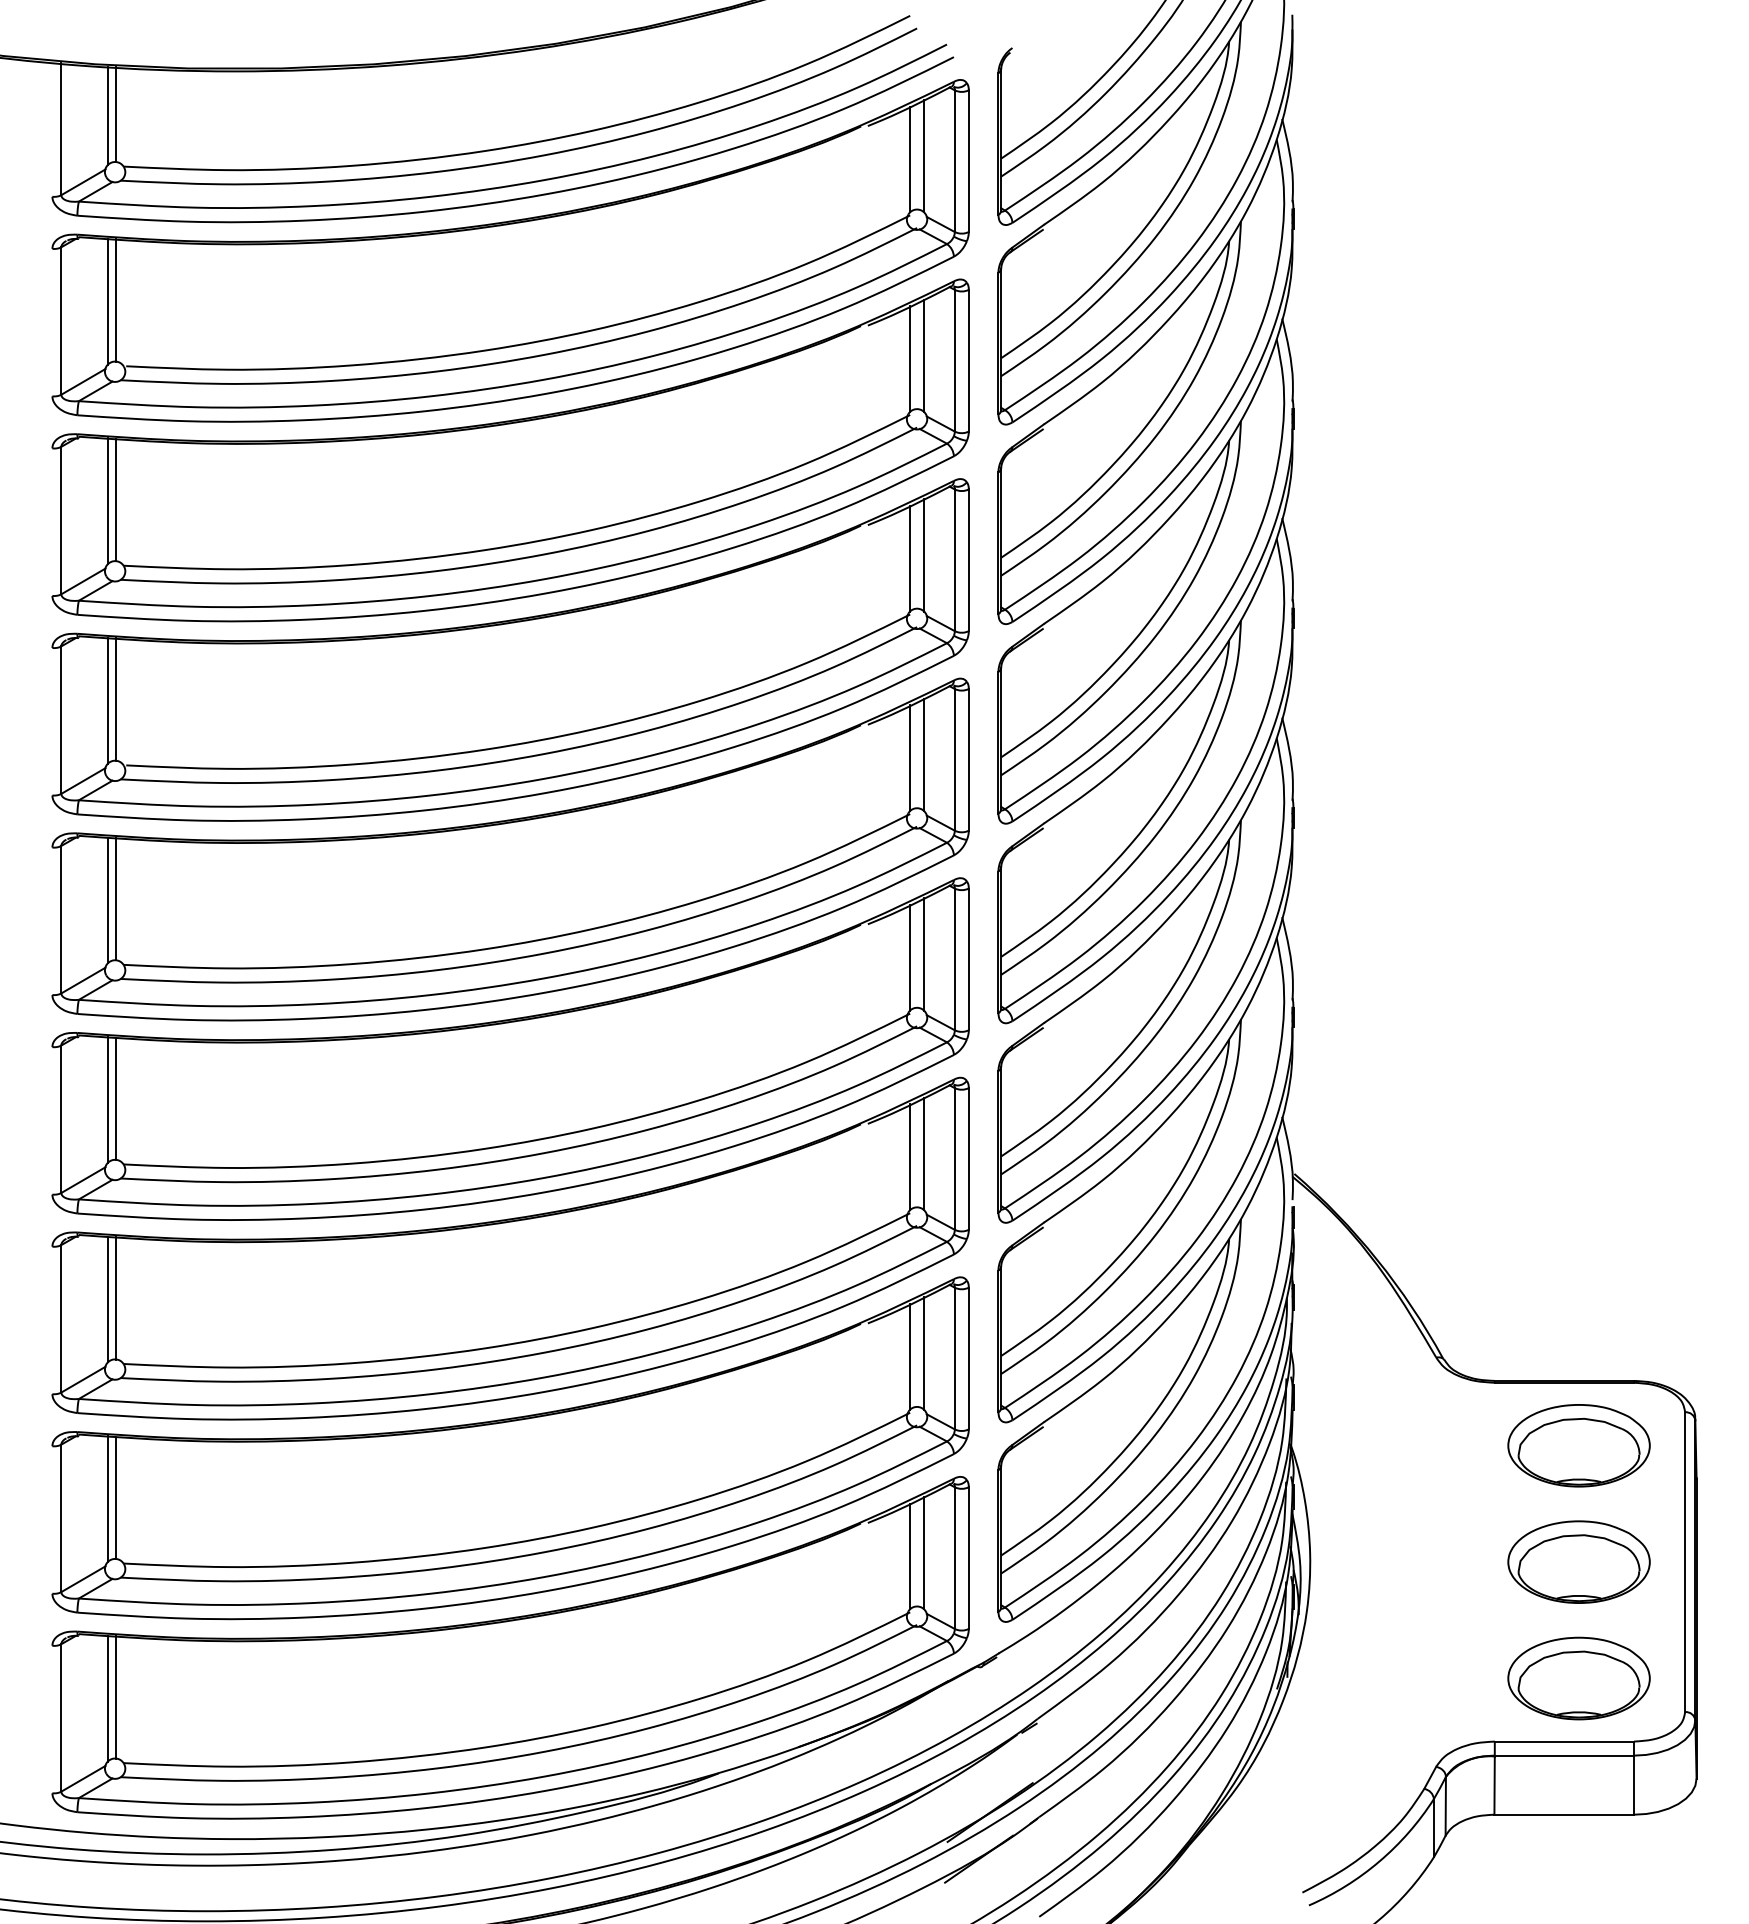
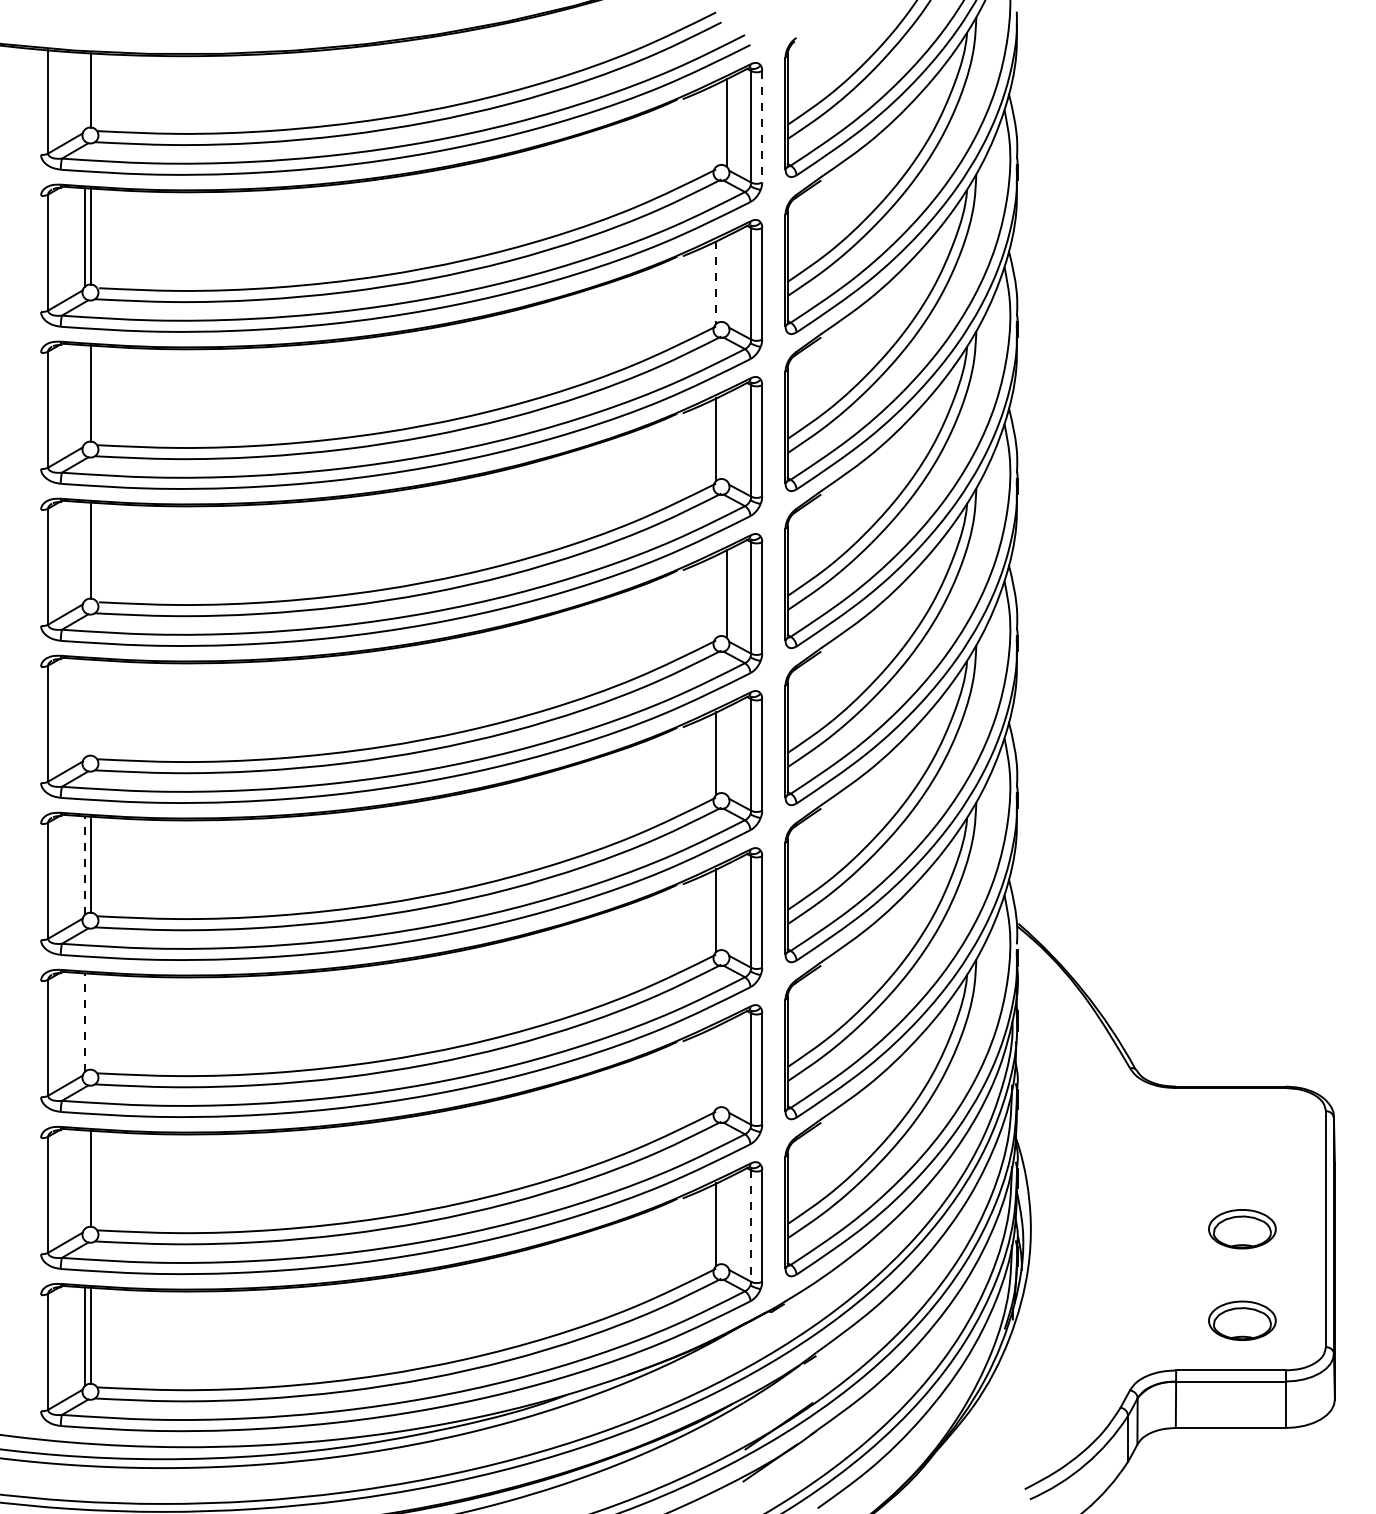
line: (107, 115) -> (84, 90), removed
line: (910, 159) -> (716, 125), removed
line: (968, 161) -> (761, 127), solid -> dashed
line: (924, 355) -> (727, 279), removed
line: (910, 359) -> (716, 282), solid -> dashed
line: (107, 501) -> (84, 394), removed
line: (924, 555) -> (727, 437), removed
line: (107, 700) -> (84, 551), removed
line: (910, 758) -> (716, 596), removed
line: (116, 899) -> (91, 707), removed
line: (107, 900) -> (84, 708), removed
line: (924, 954) -> (727, 751), removed
line: (107, 1099) -> (84, 865), solid -> dashed
line: (924, 1153) -> (727, 907), removed
line: (116, 1298) -> (91, 1021), removed
line: (107, 1299) -> (84, 1022), solid -> dashed
line: (924, 1353) -> (727, 1065), removed
line: (910, 1356) -> (716, 1067), removed
part: (1578, 1445) -> (1241, 1137), removed
line: (107, 1498) -> (84, 1179), removed
line: (924, 1552) -> (727, 1221), removed
line: (954, 1558) -> (750, 1226), solid -> dashed
part: (1578, 1561) -> (1241, 1228), size x0.6
part: (1578, 1678) -> (1241, 1320), size x0.6

